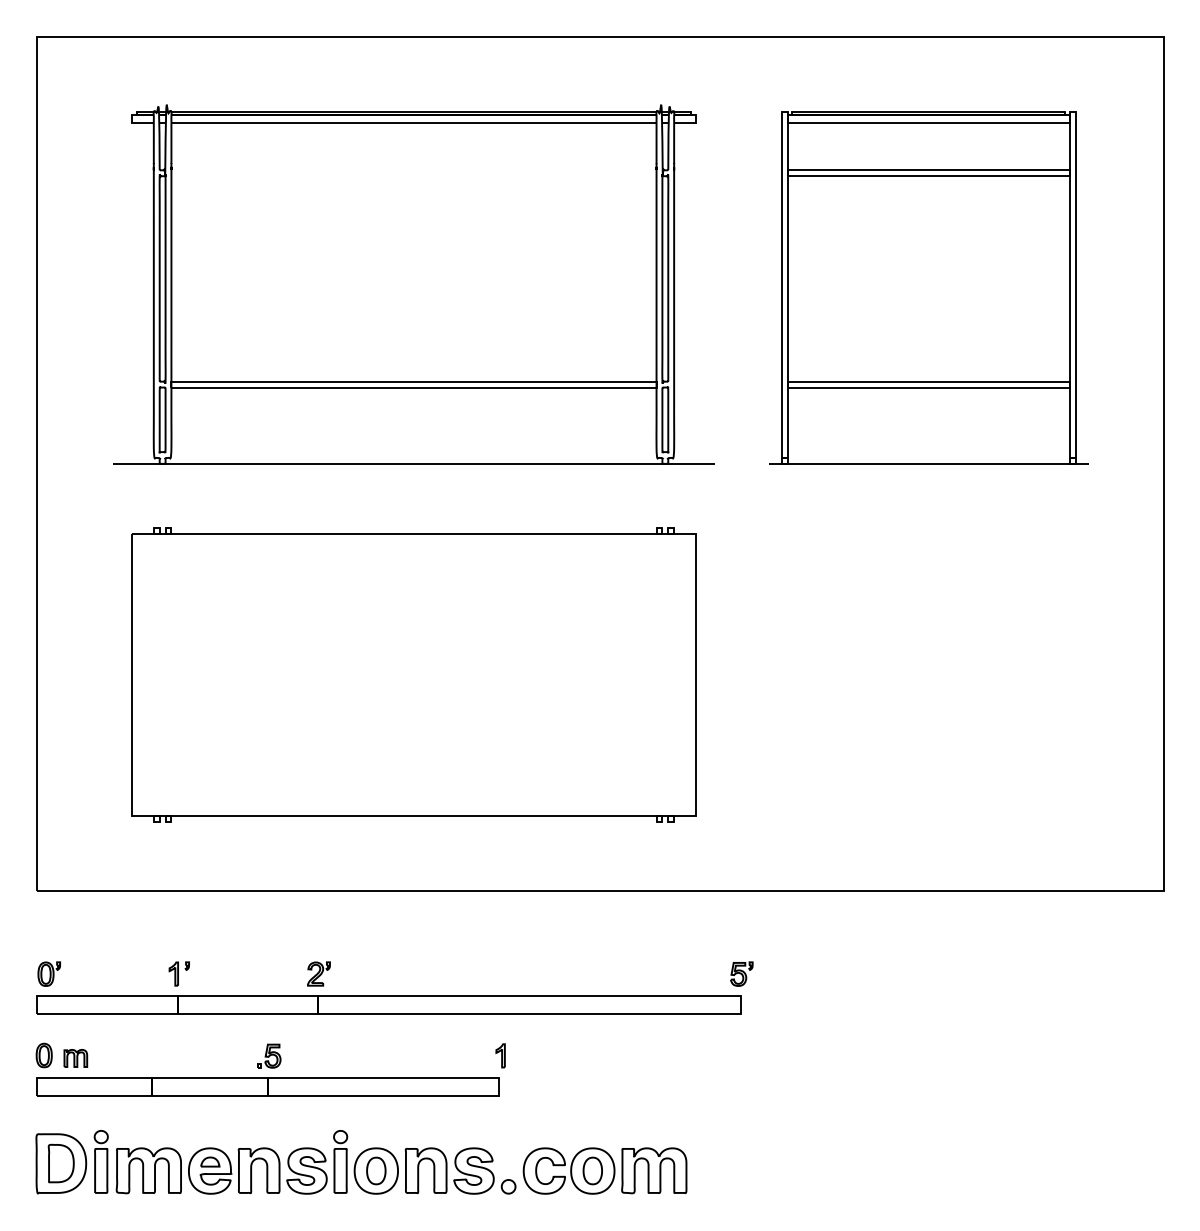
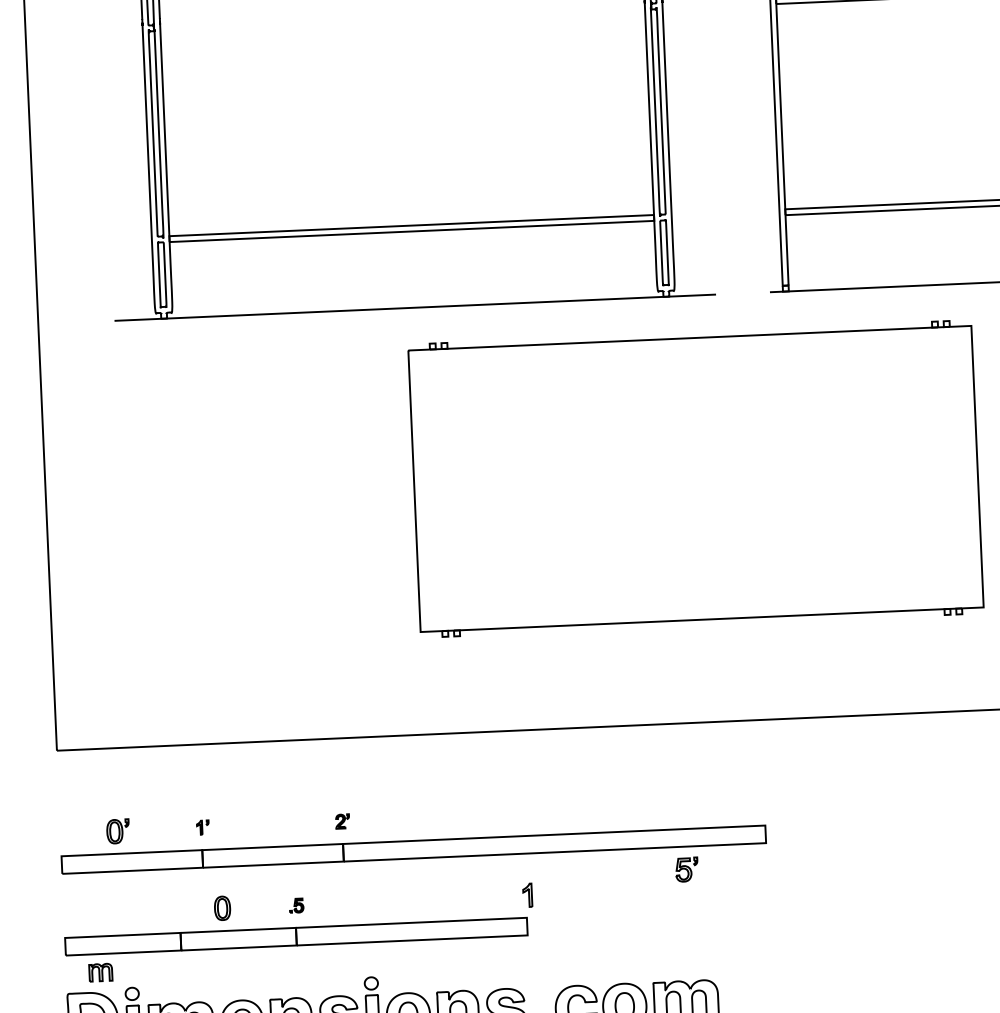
part: (413, 674) -> (695, 478), moved
part: (48, 973) -> (117, 830), moved
part: (178, 973) -> (202, 827), size x0.6
part: (318, 973) -> (342, 821), size x0.6
part: (741, 973) -> (686, 869), moved
part: (43, 1055) -> (221, 908), moved
part: (269, 1055) -> (296, 905), size x0.6
part: (75, 1058) -> (100, 972), moved

